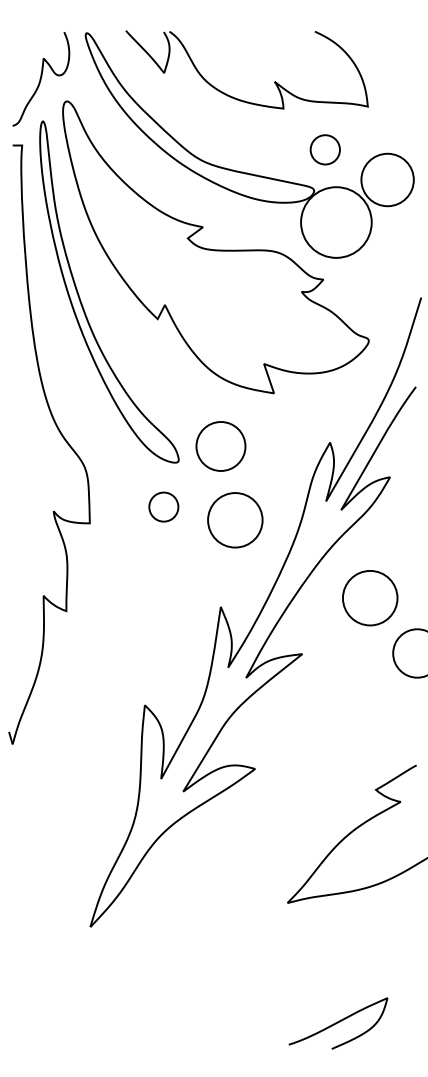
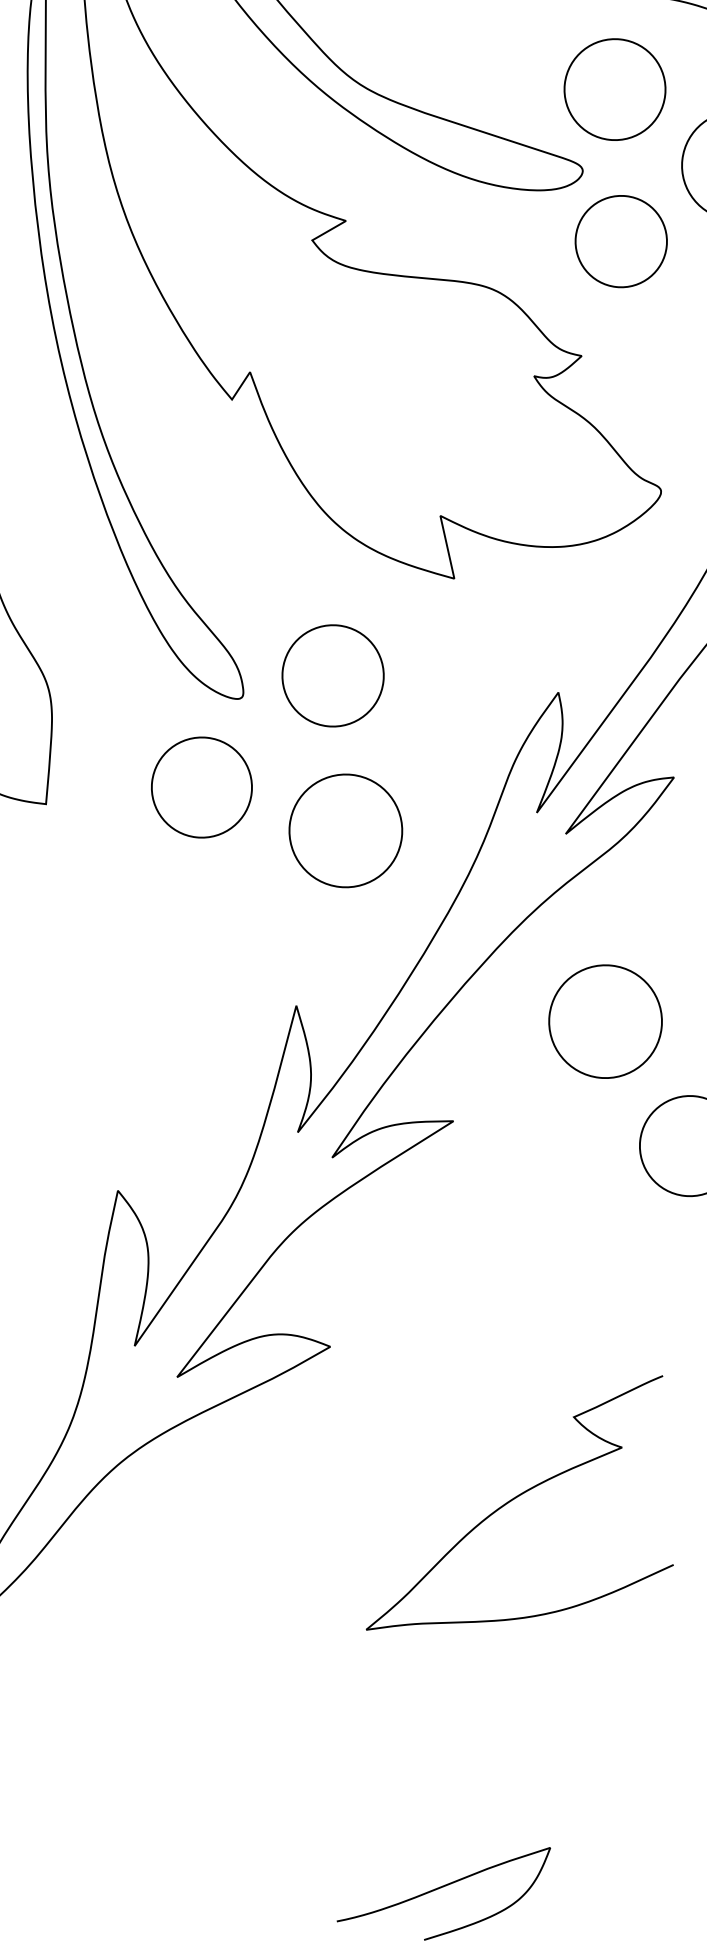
circle: (324, 149) -> (613, 88), size x1.67
circle: (336, 222) -> (621, 241), size x0.62
circle: (163, 506) -> (201, 786), size x1.67

